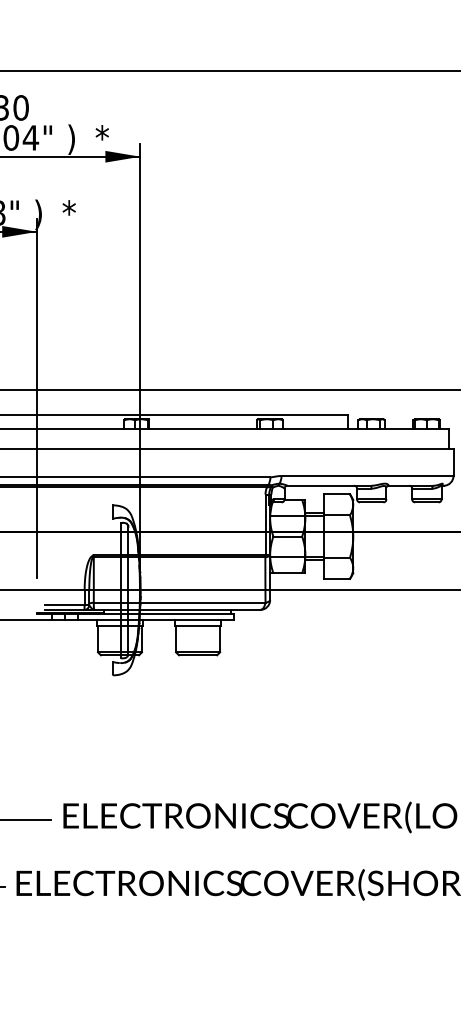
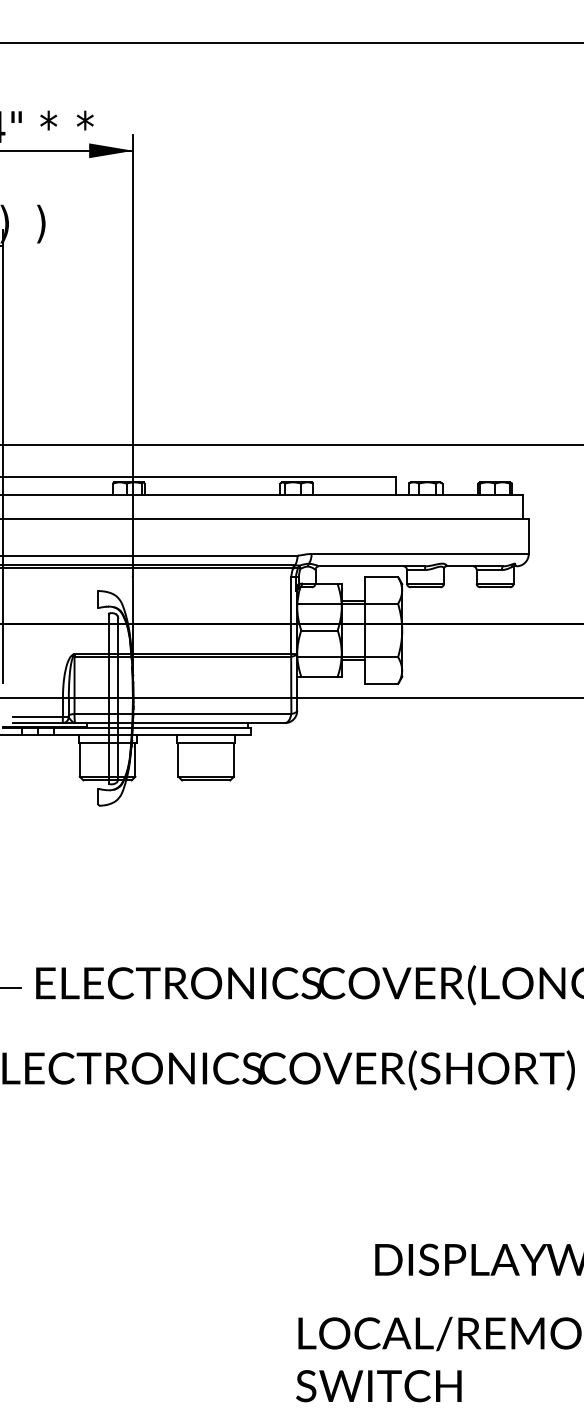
text: (73, 139) -> (48, 129), ) -> *
text: (69, 214) -> (43, 223), * -> )

